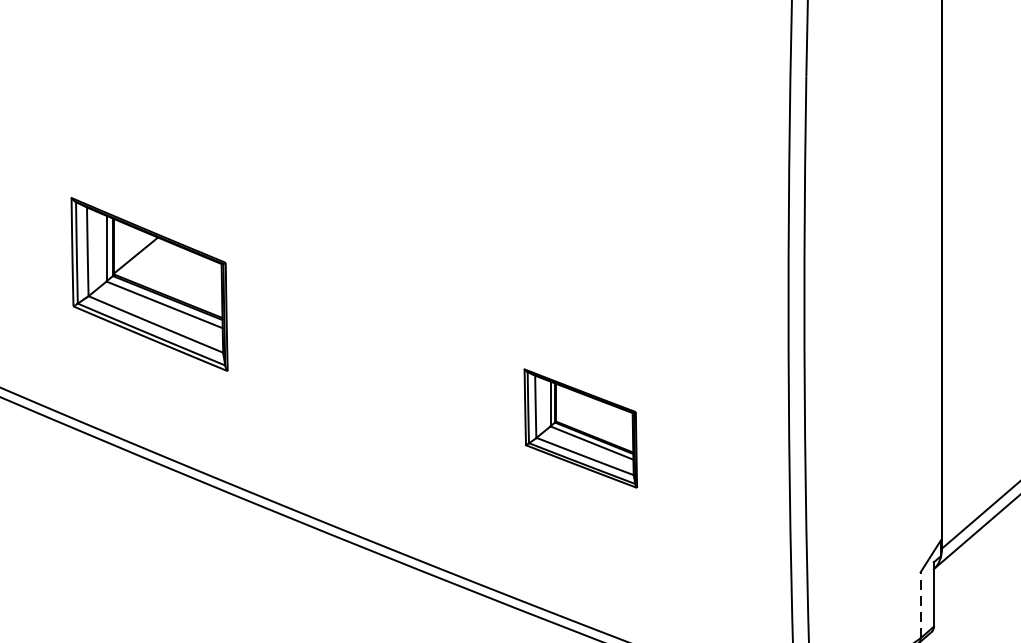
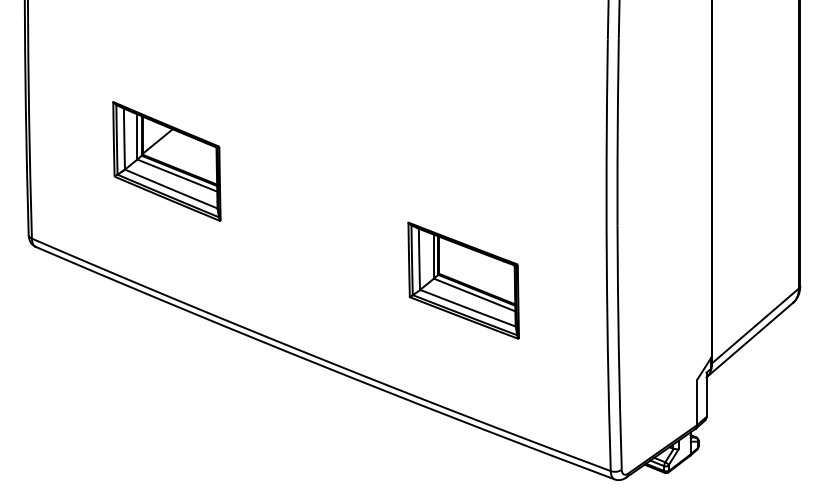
part: (148, 284) -> (166, 161), moved
part: (580, 428) -> (463, 280), size x1.43
line: (920, 605) -> (697, 402), dashed -> solid

